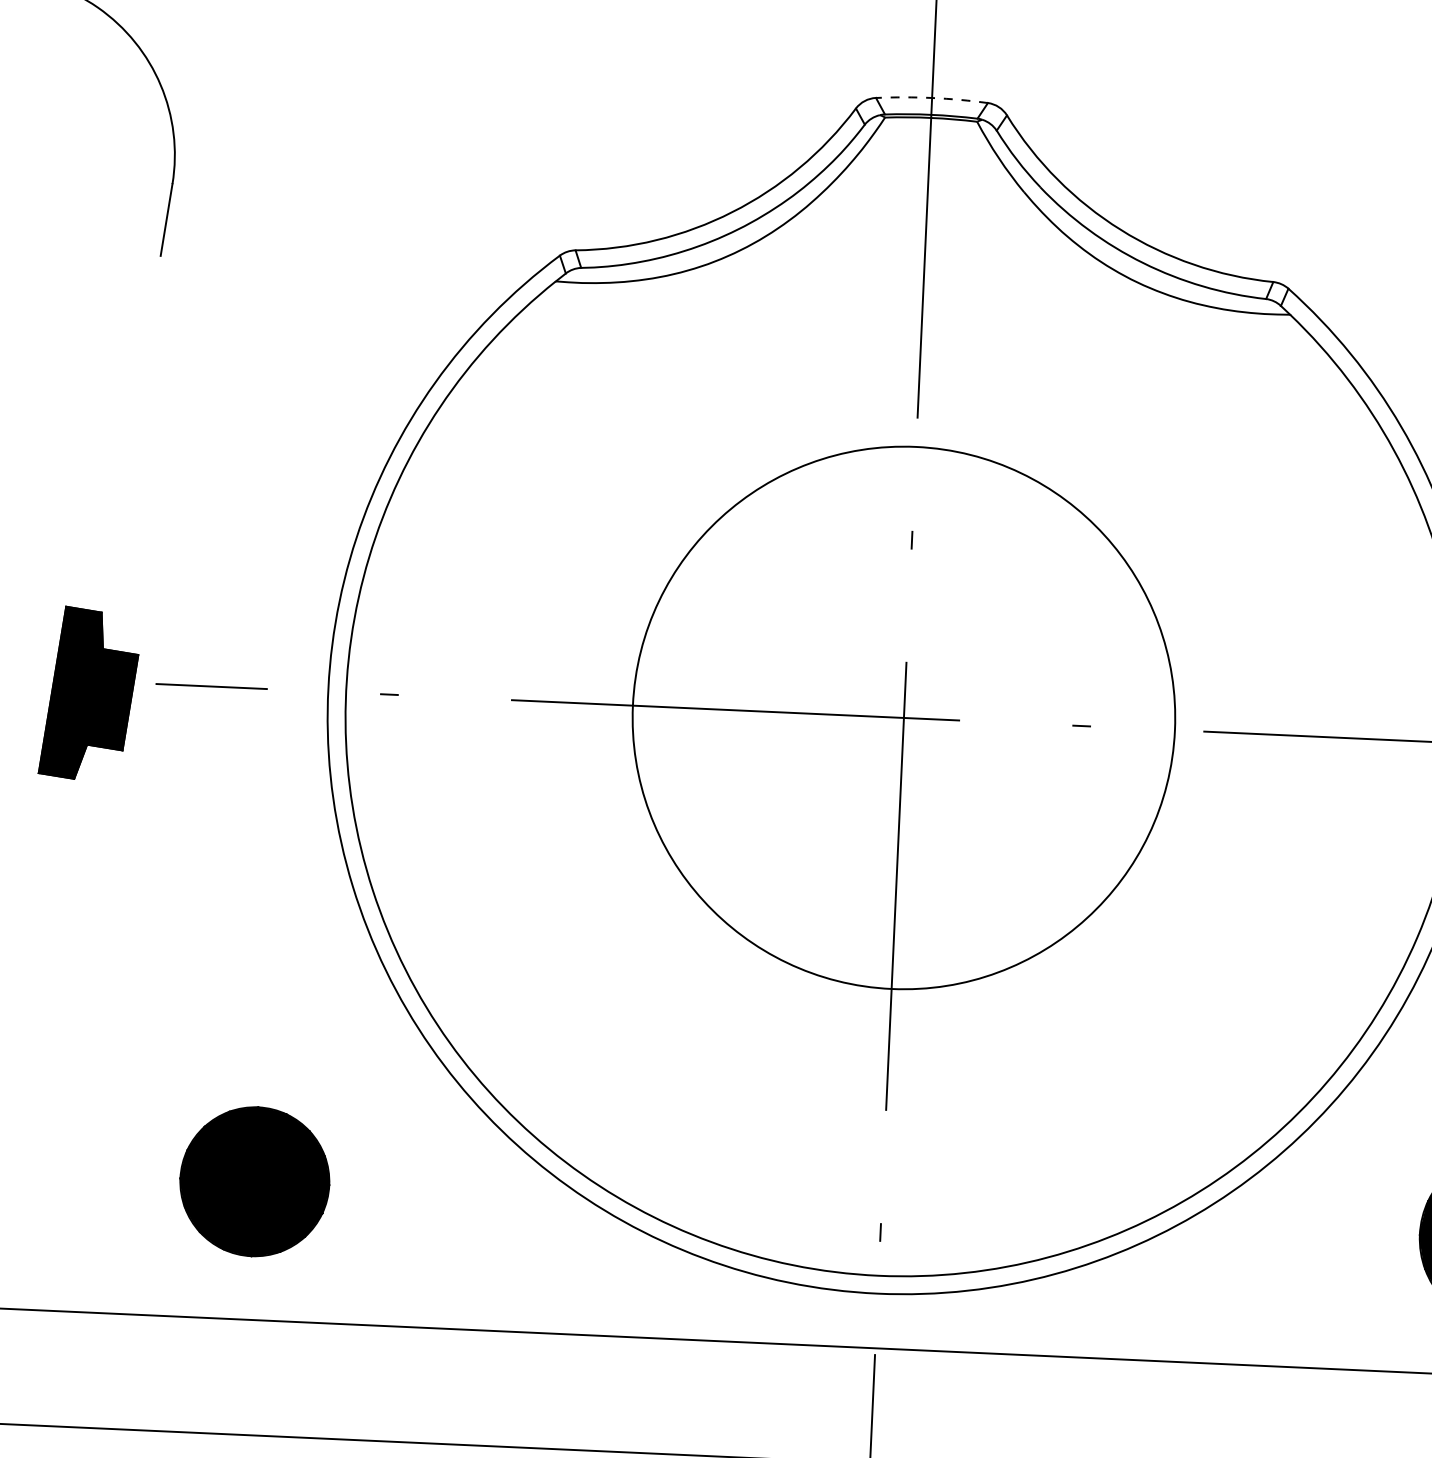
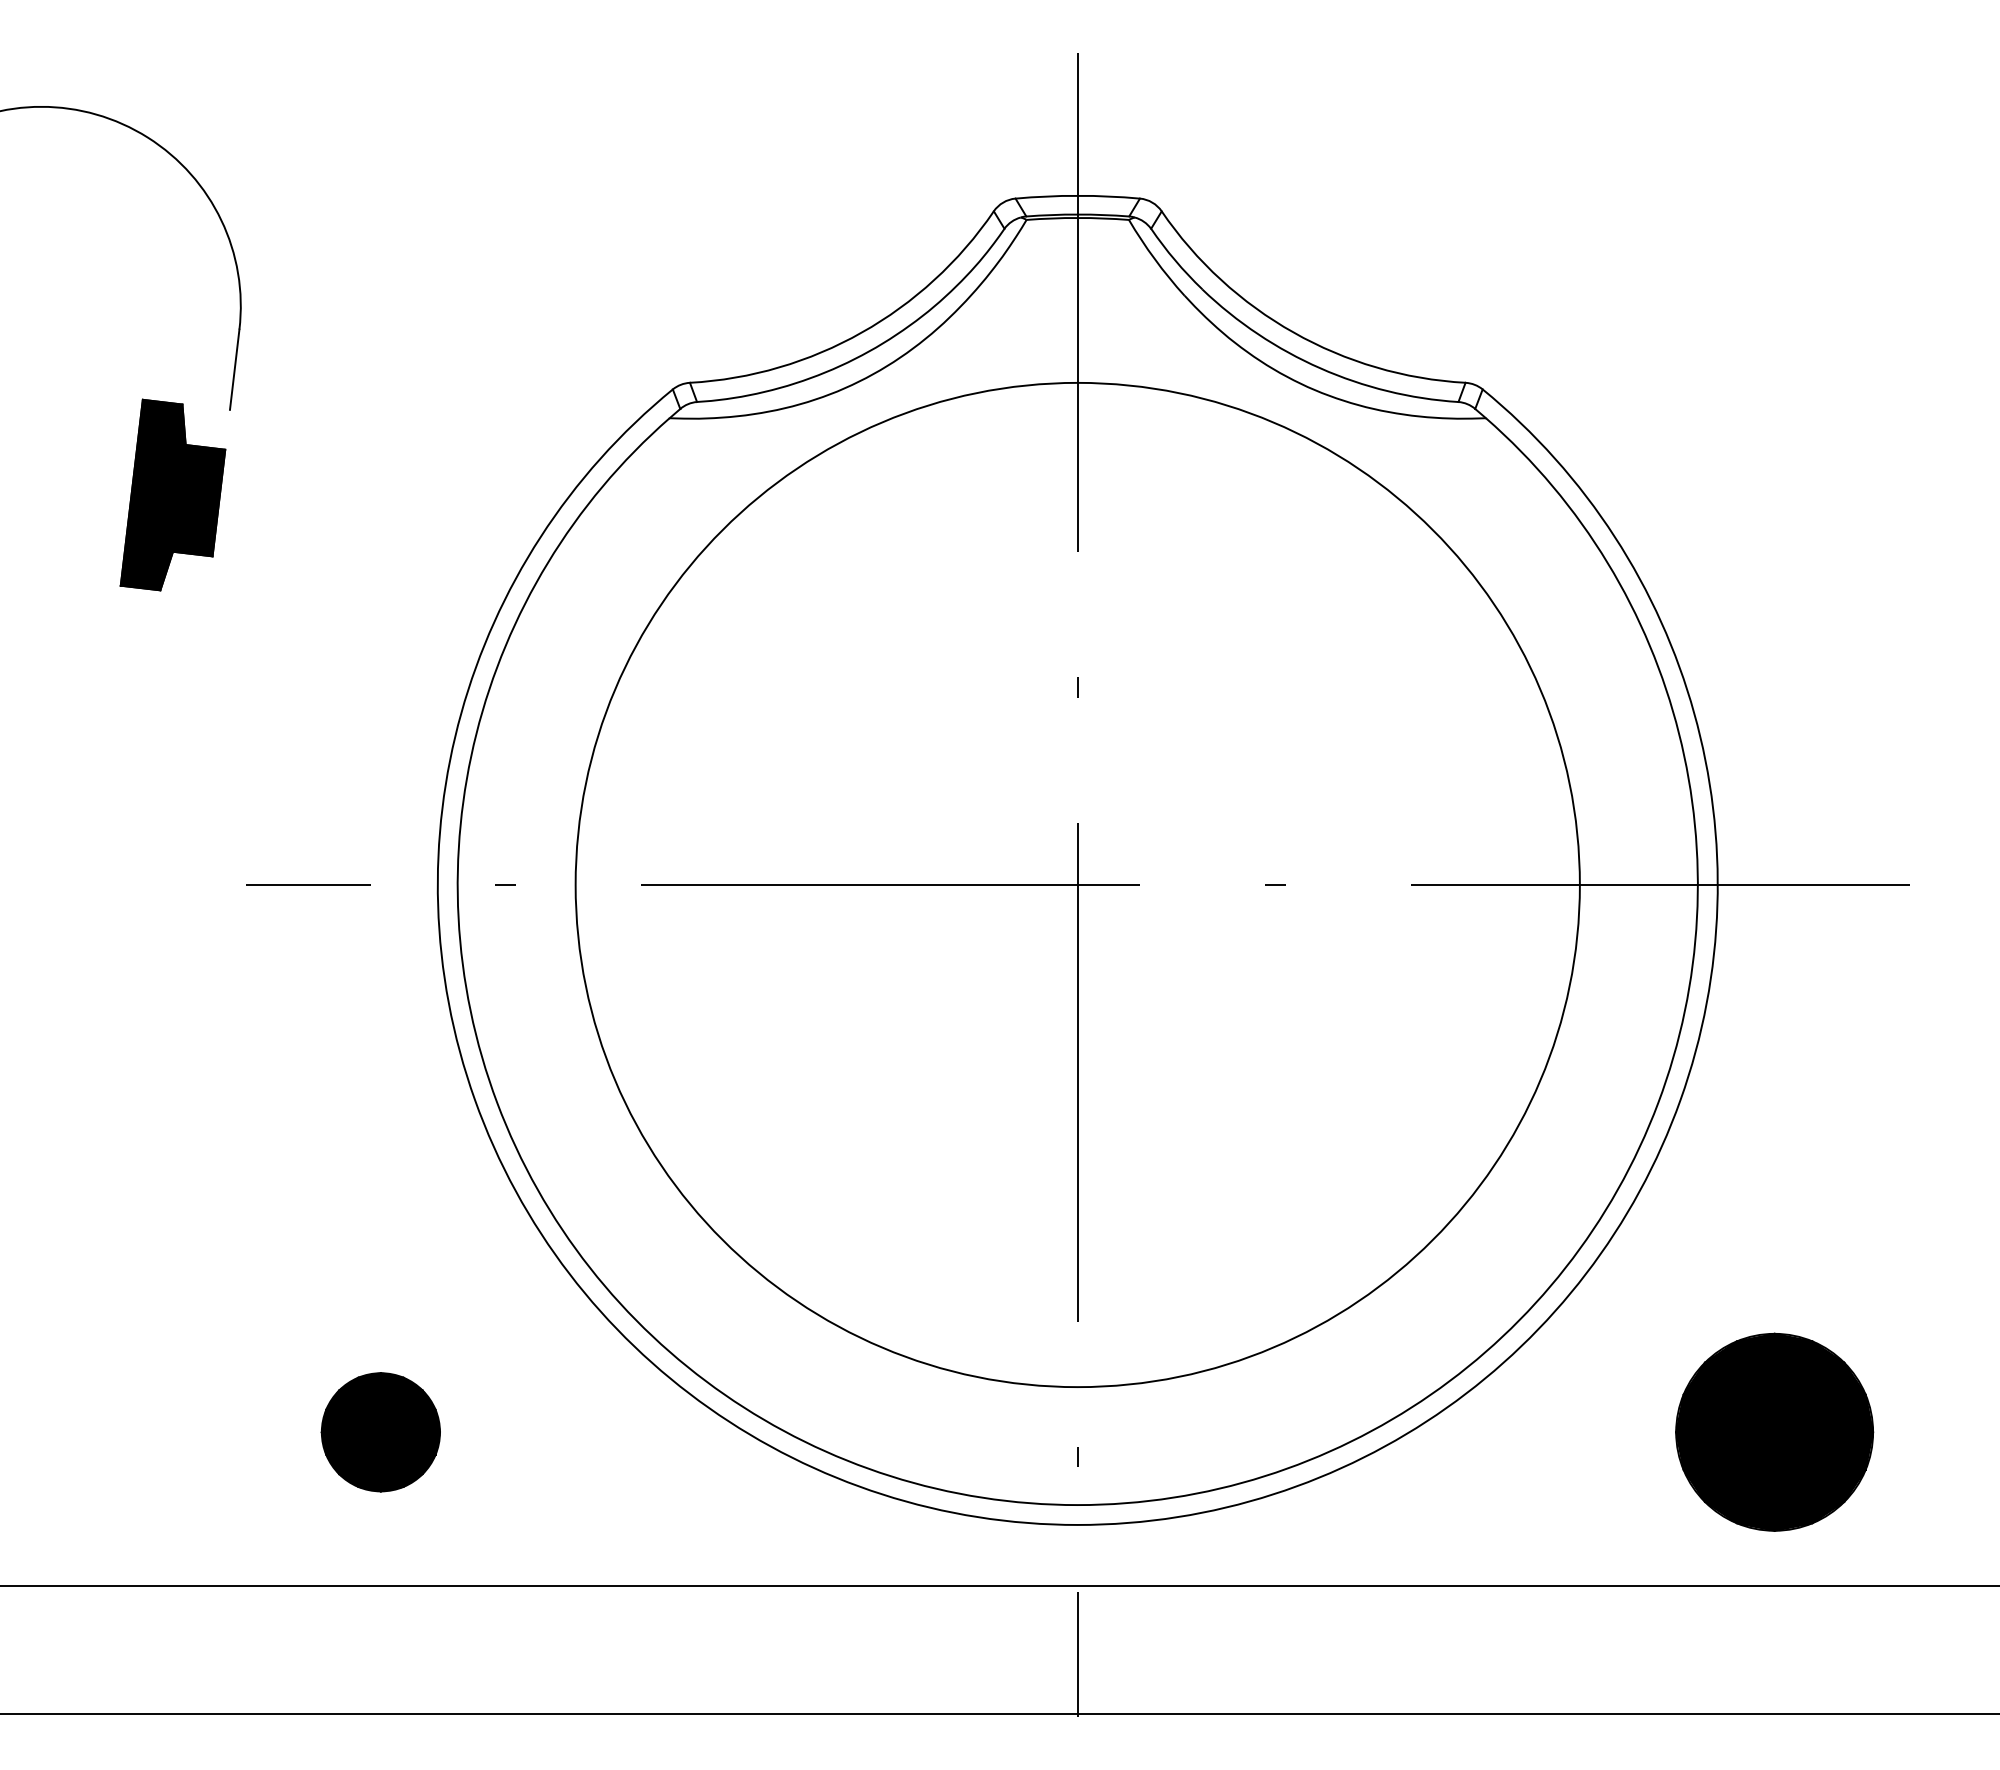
arc: (931, 97) -> (1077, 195), dashed -> solid
part: (89, 693) -> (172, 494), moved
circle: (903, 717) -> (1077, 884), size x1.67
part: (254, 1181) -> (380, 1432), size x0.71

